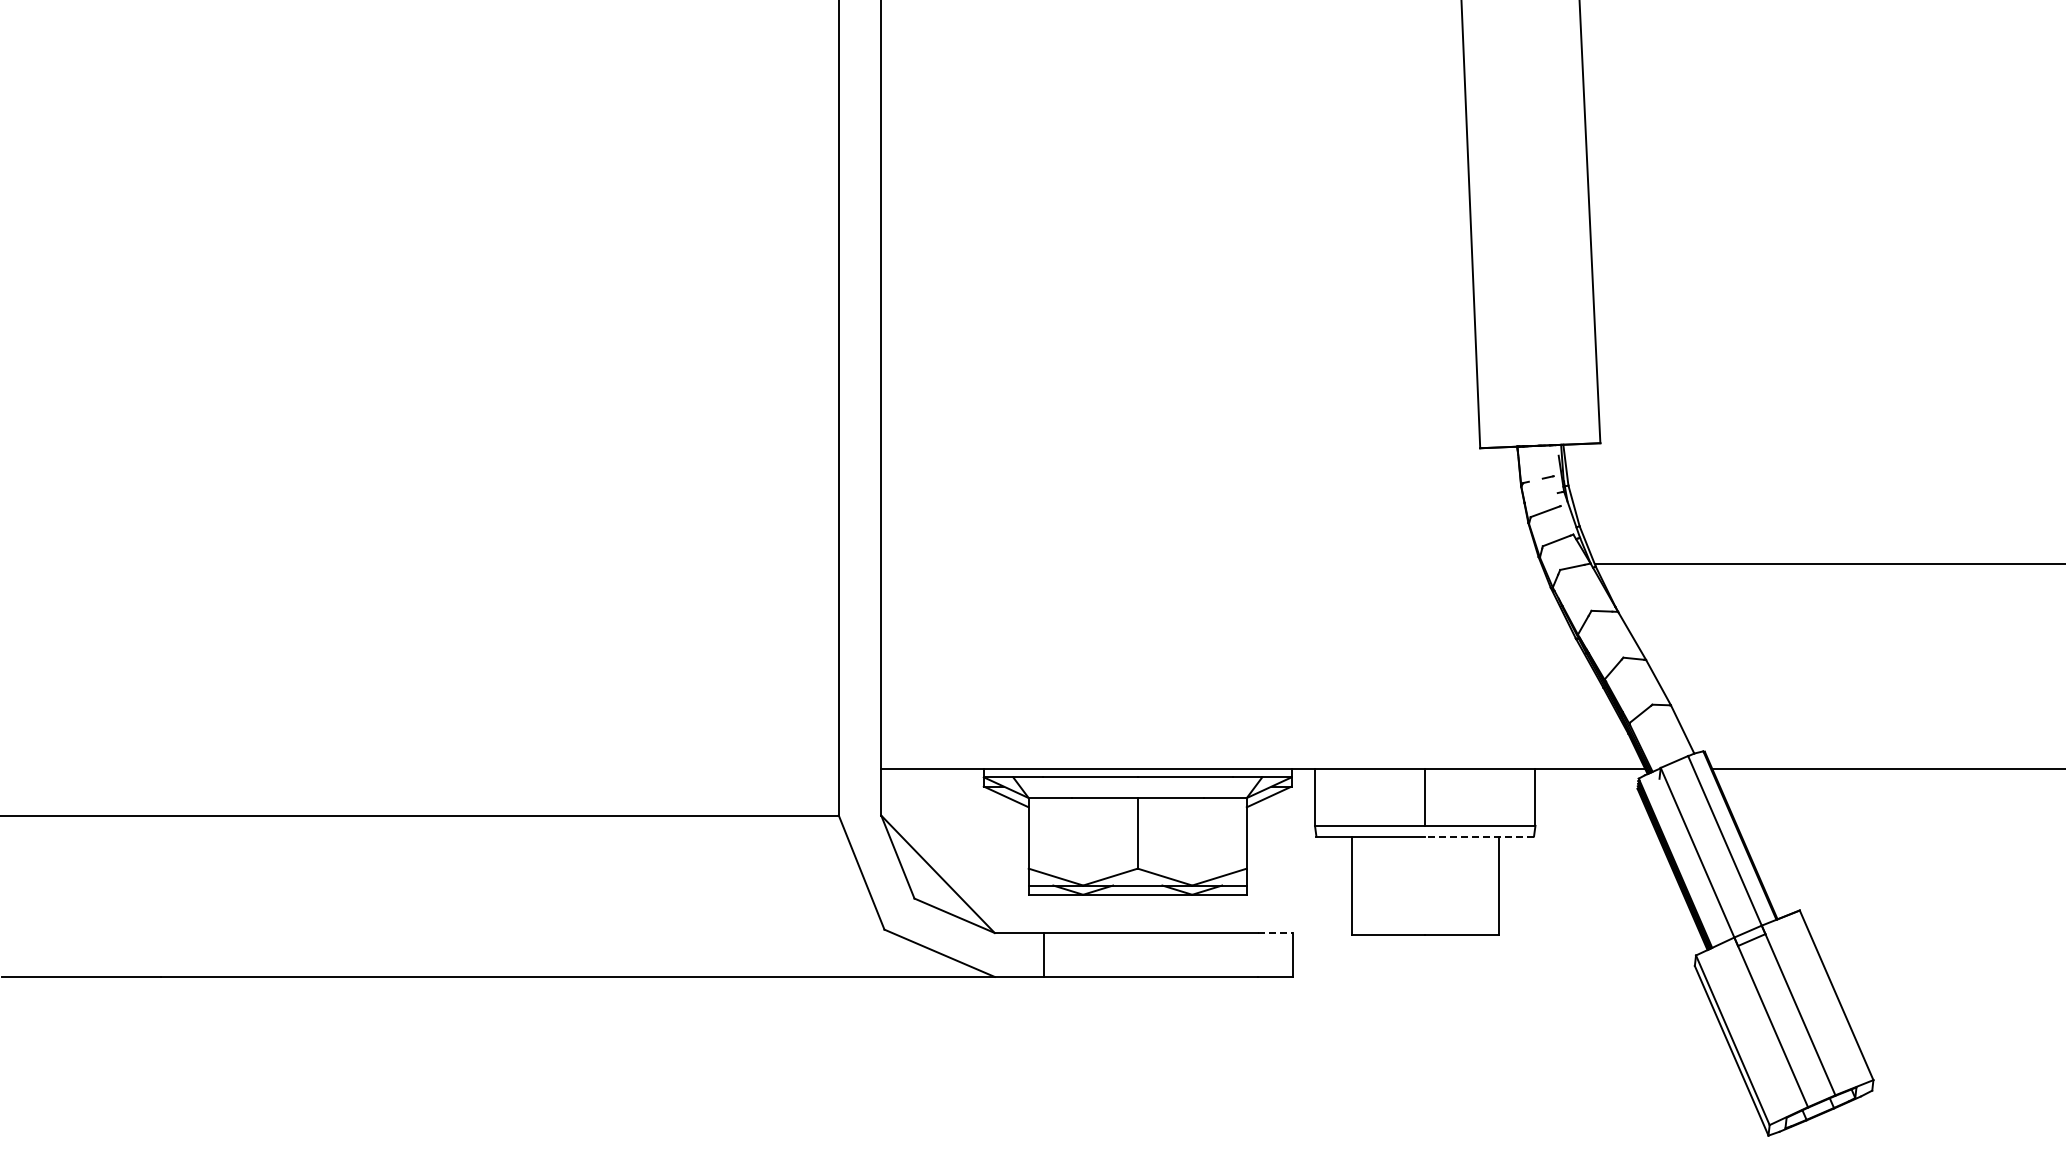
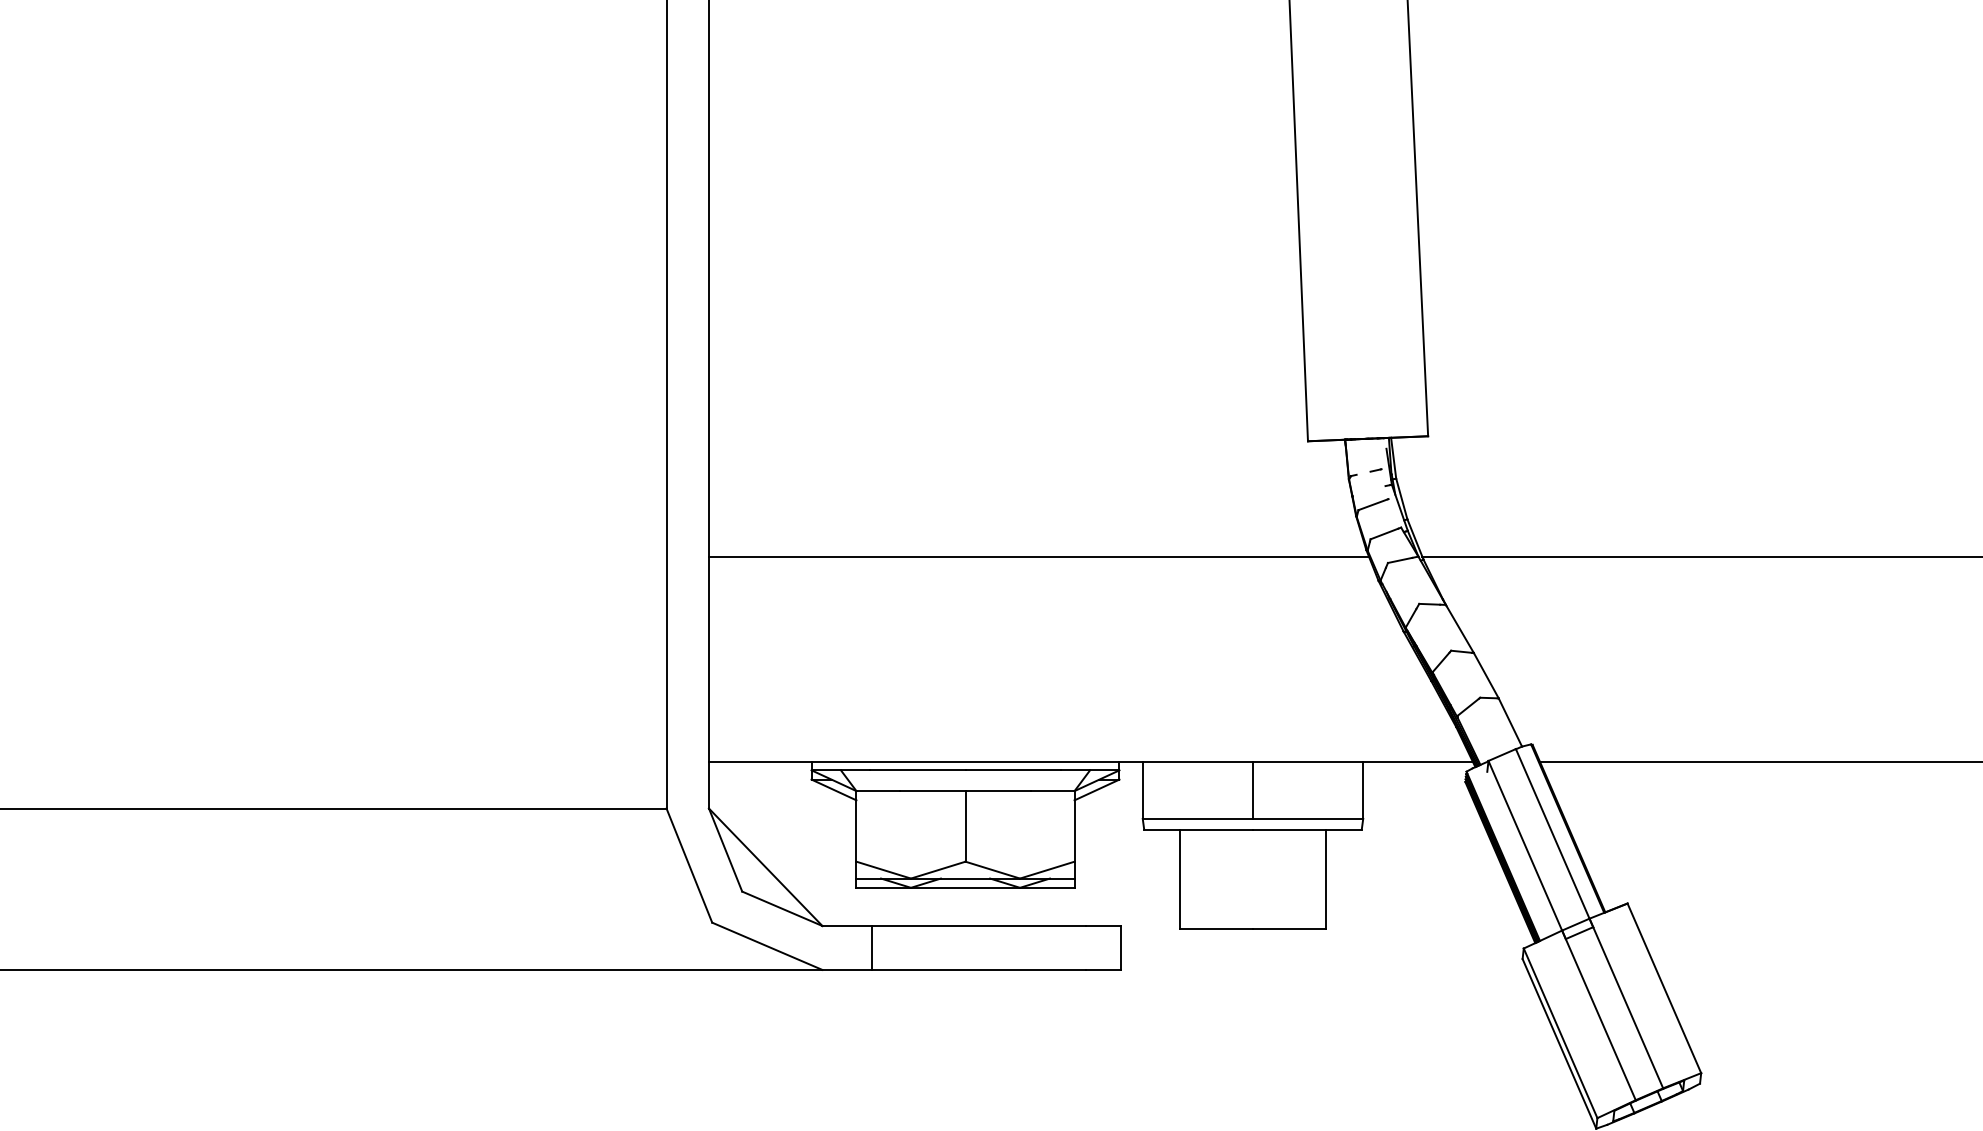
line: (1211, 563) -> (1039, 556), added
line: (1479, 836) -> (1307, 829), dashed -> solid
line: (1275, 932) -> (1103, 925), dashed -> solid

